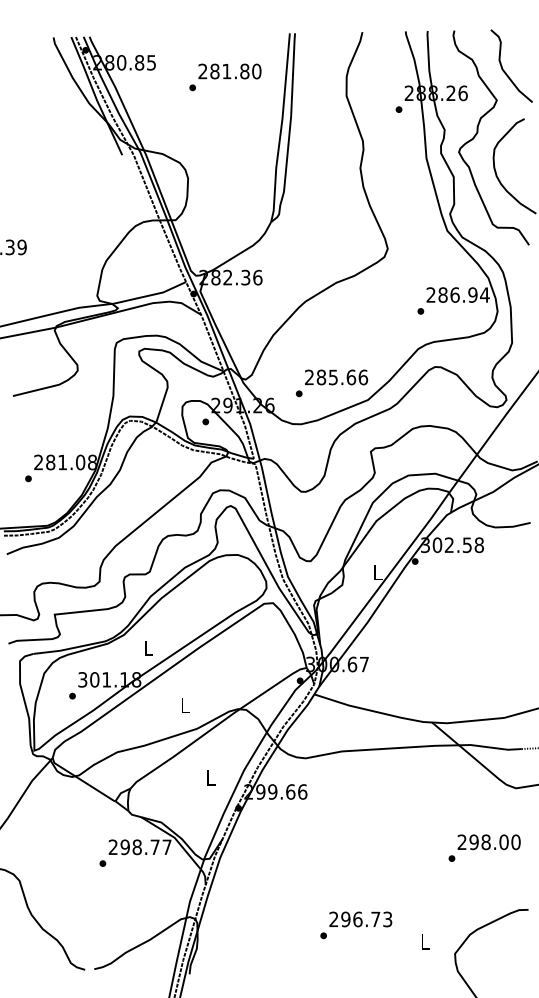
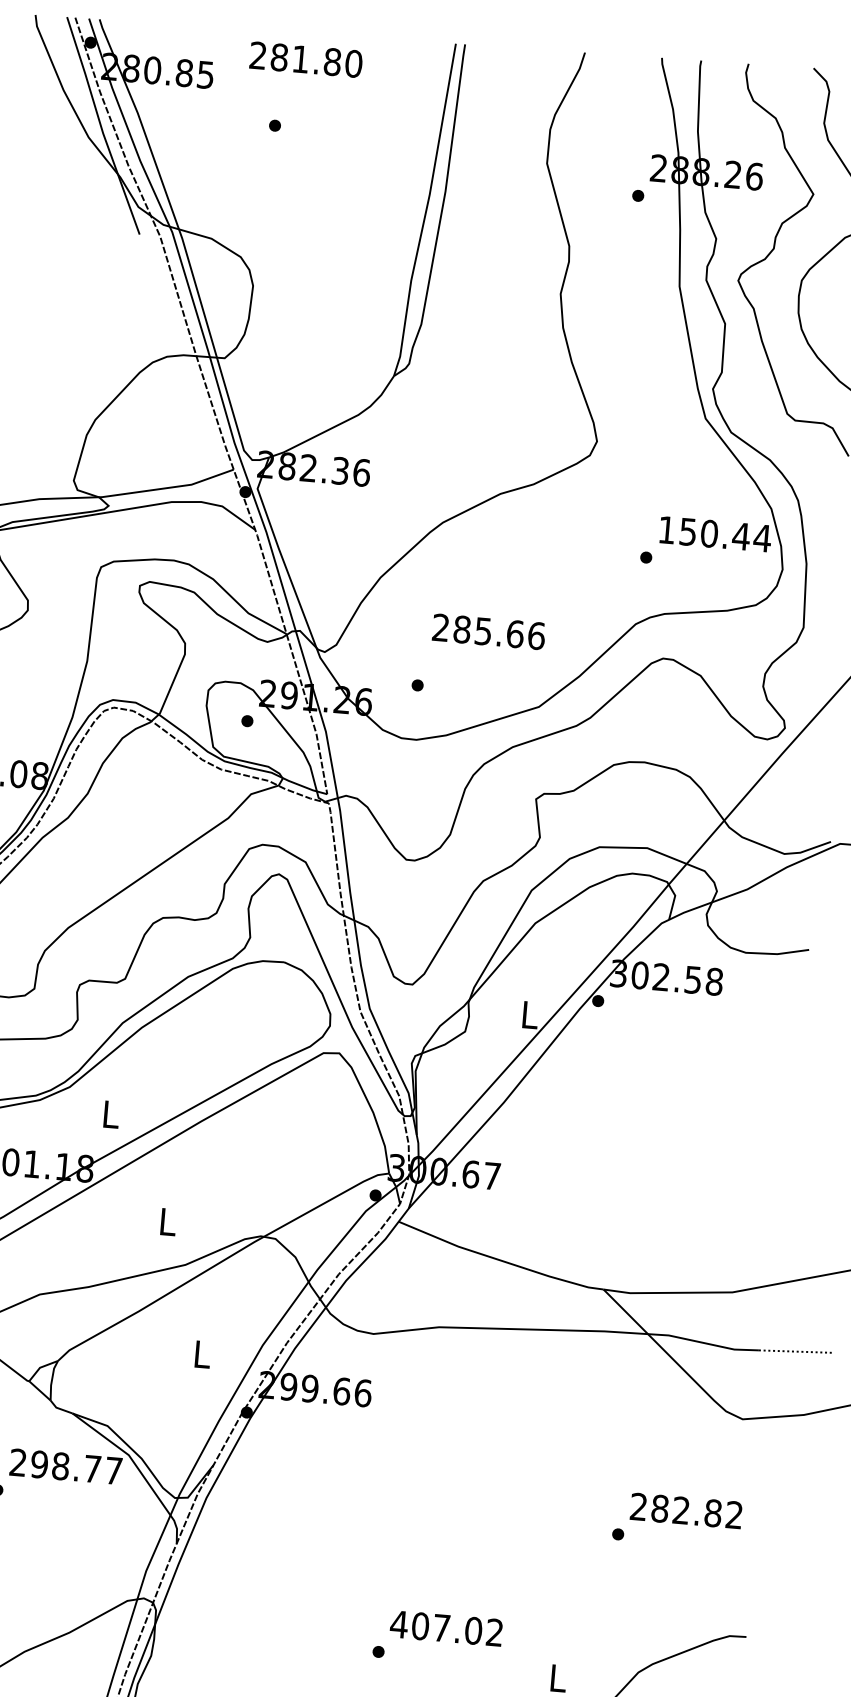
text: (229, 71) -> (305, 59), moved
text: (451, 294) -> (703, 532), 286.94 -> 150.44
text: (336, 377) -> (488, 631), moved
text: (494, 842) -> (696, 1512), 298.00 -> 282.82
text: (360, 919) -> (446, 1628), 296.73 -> 407.02

